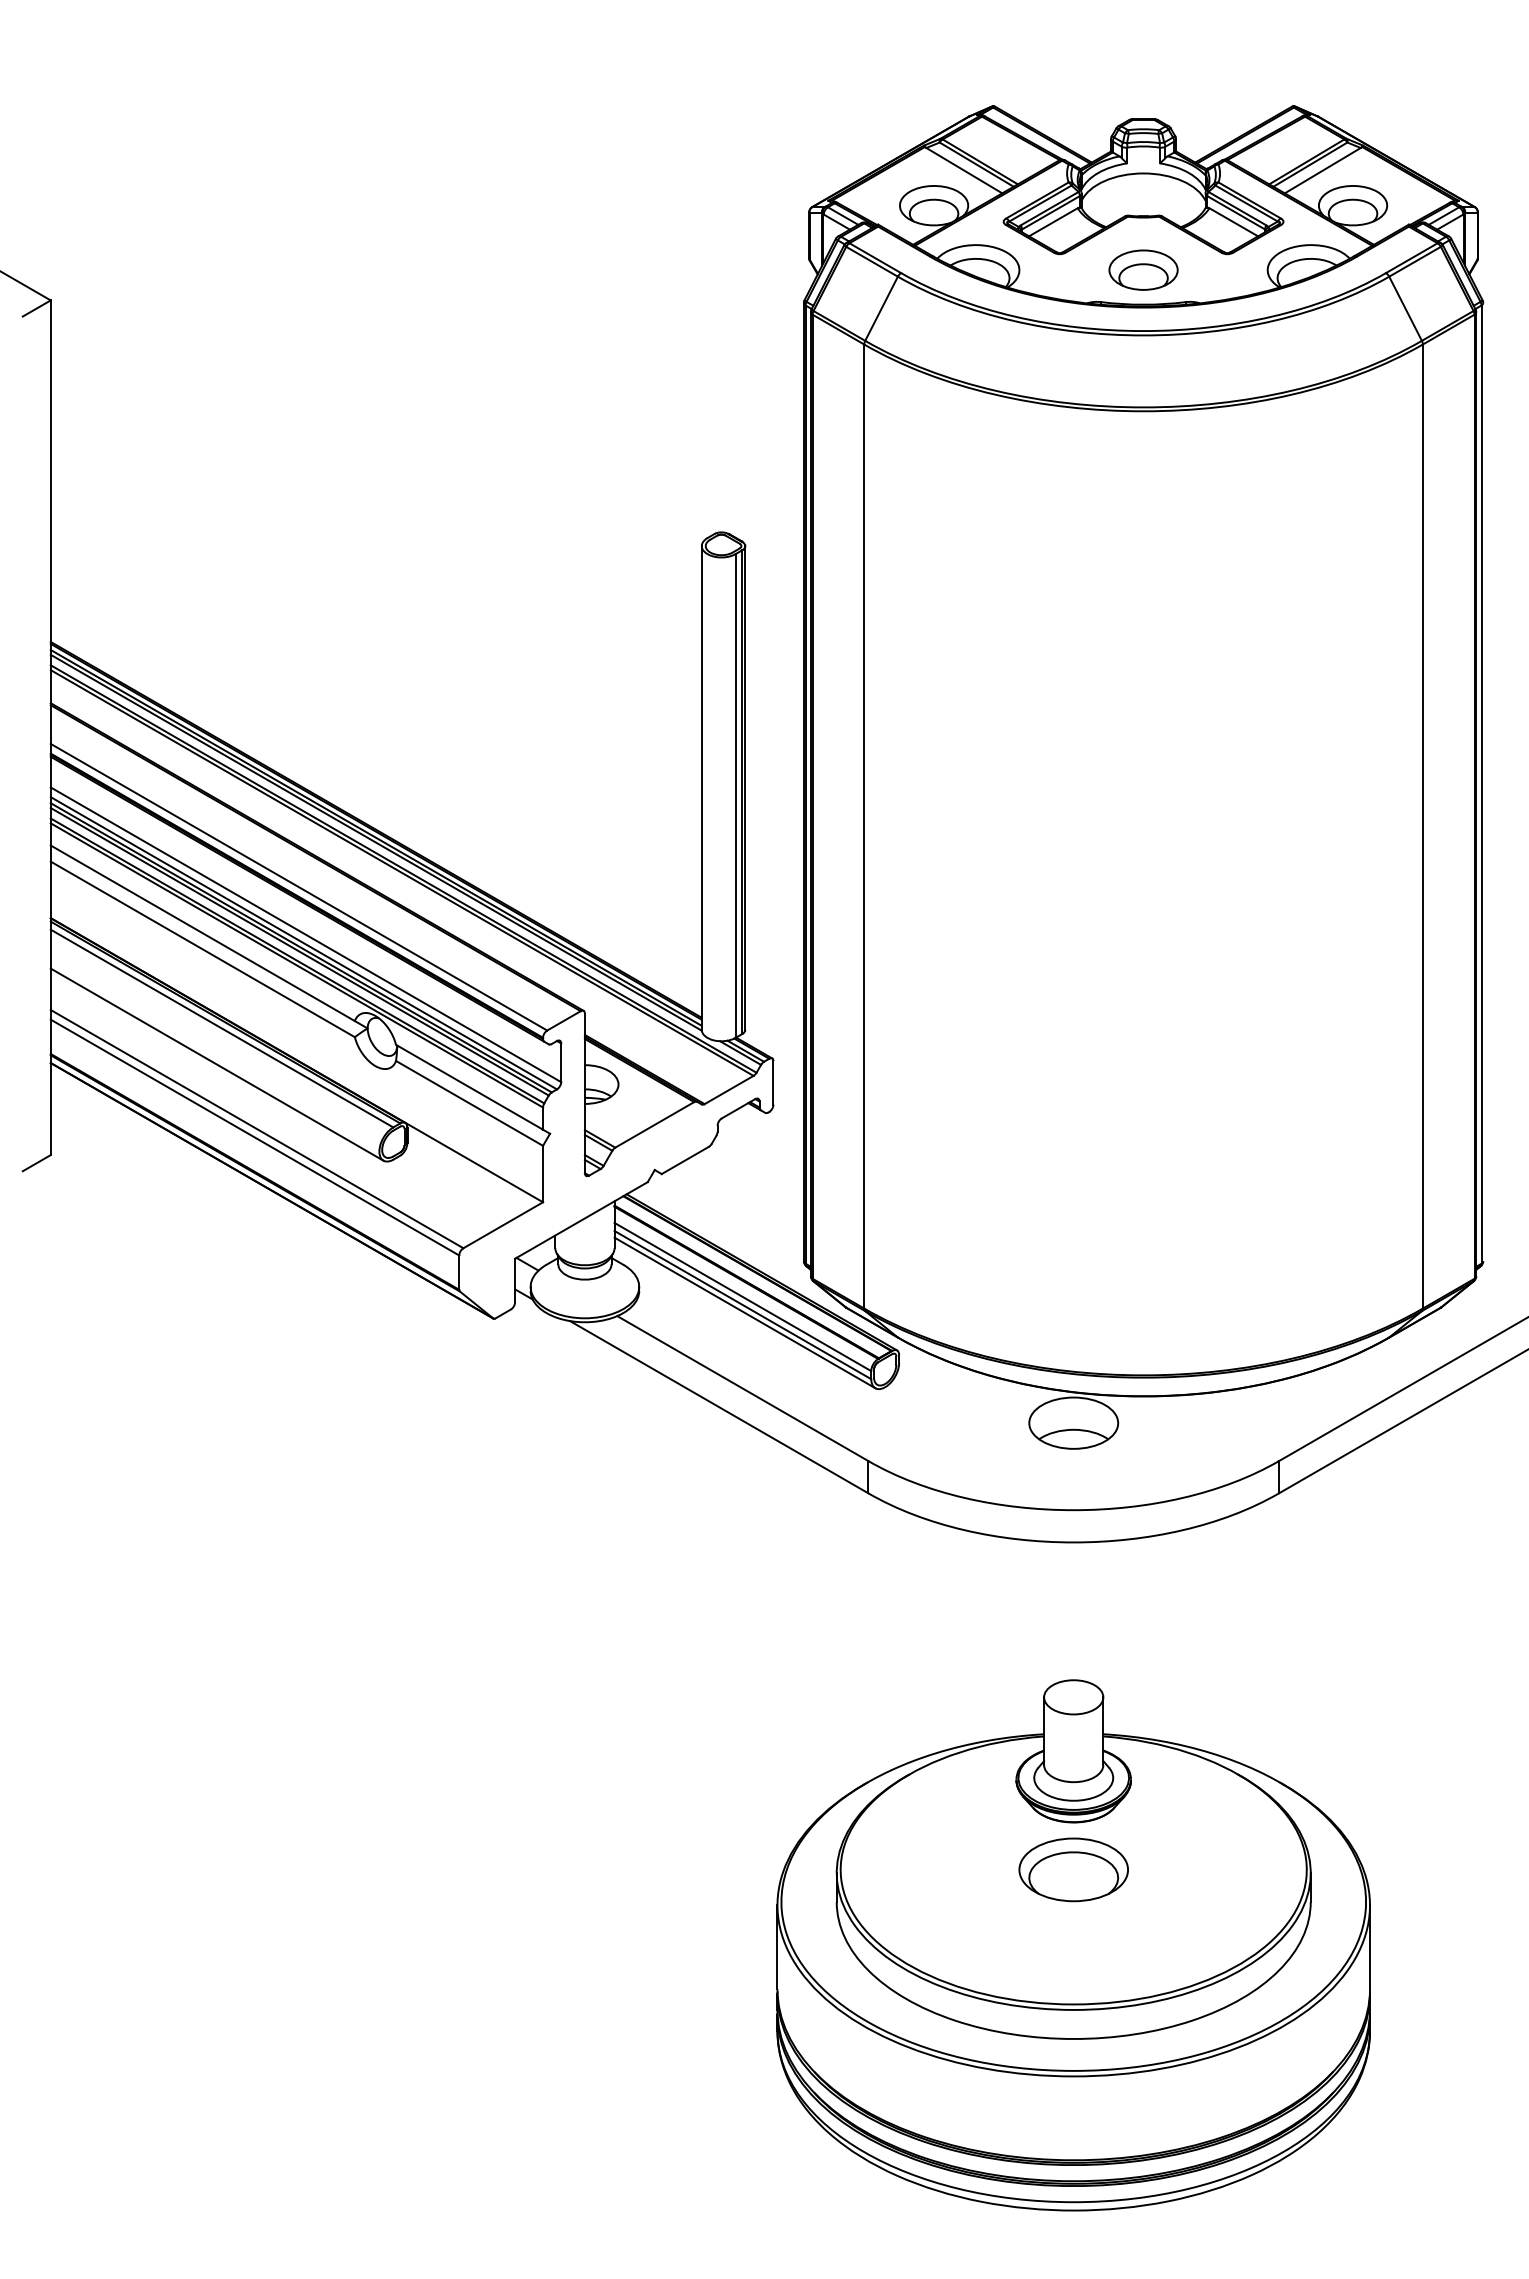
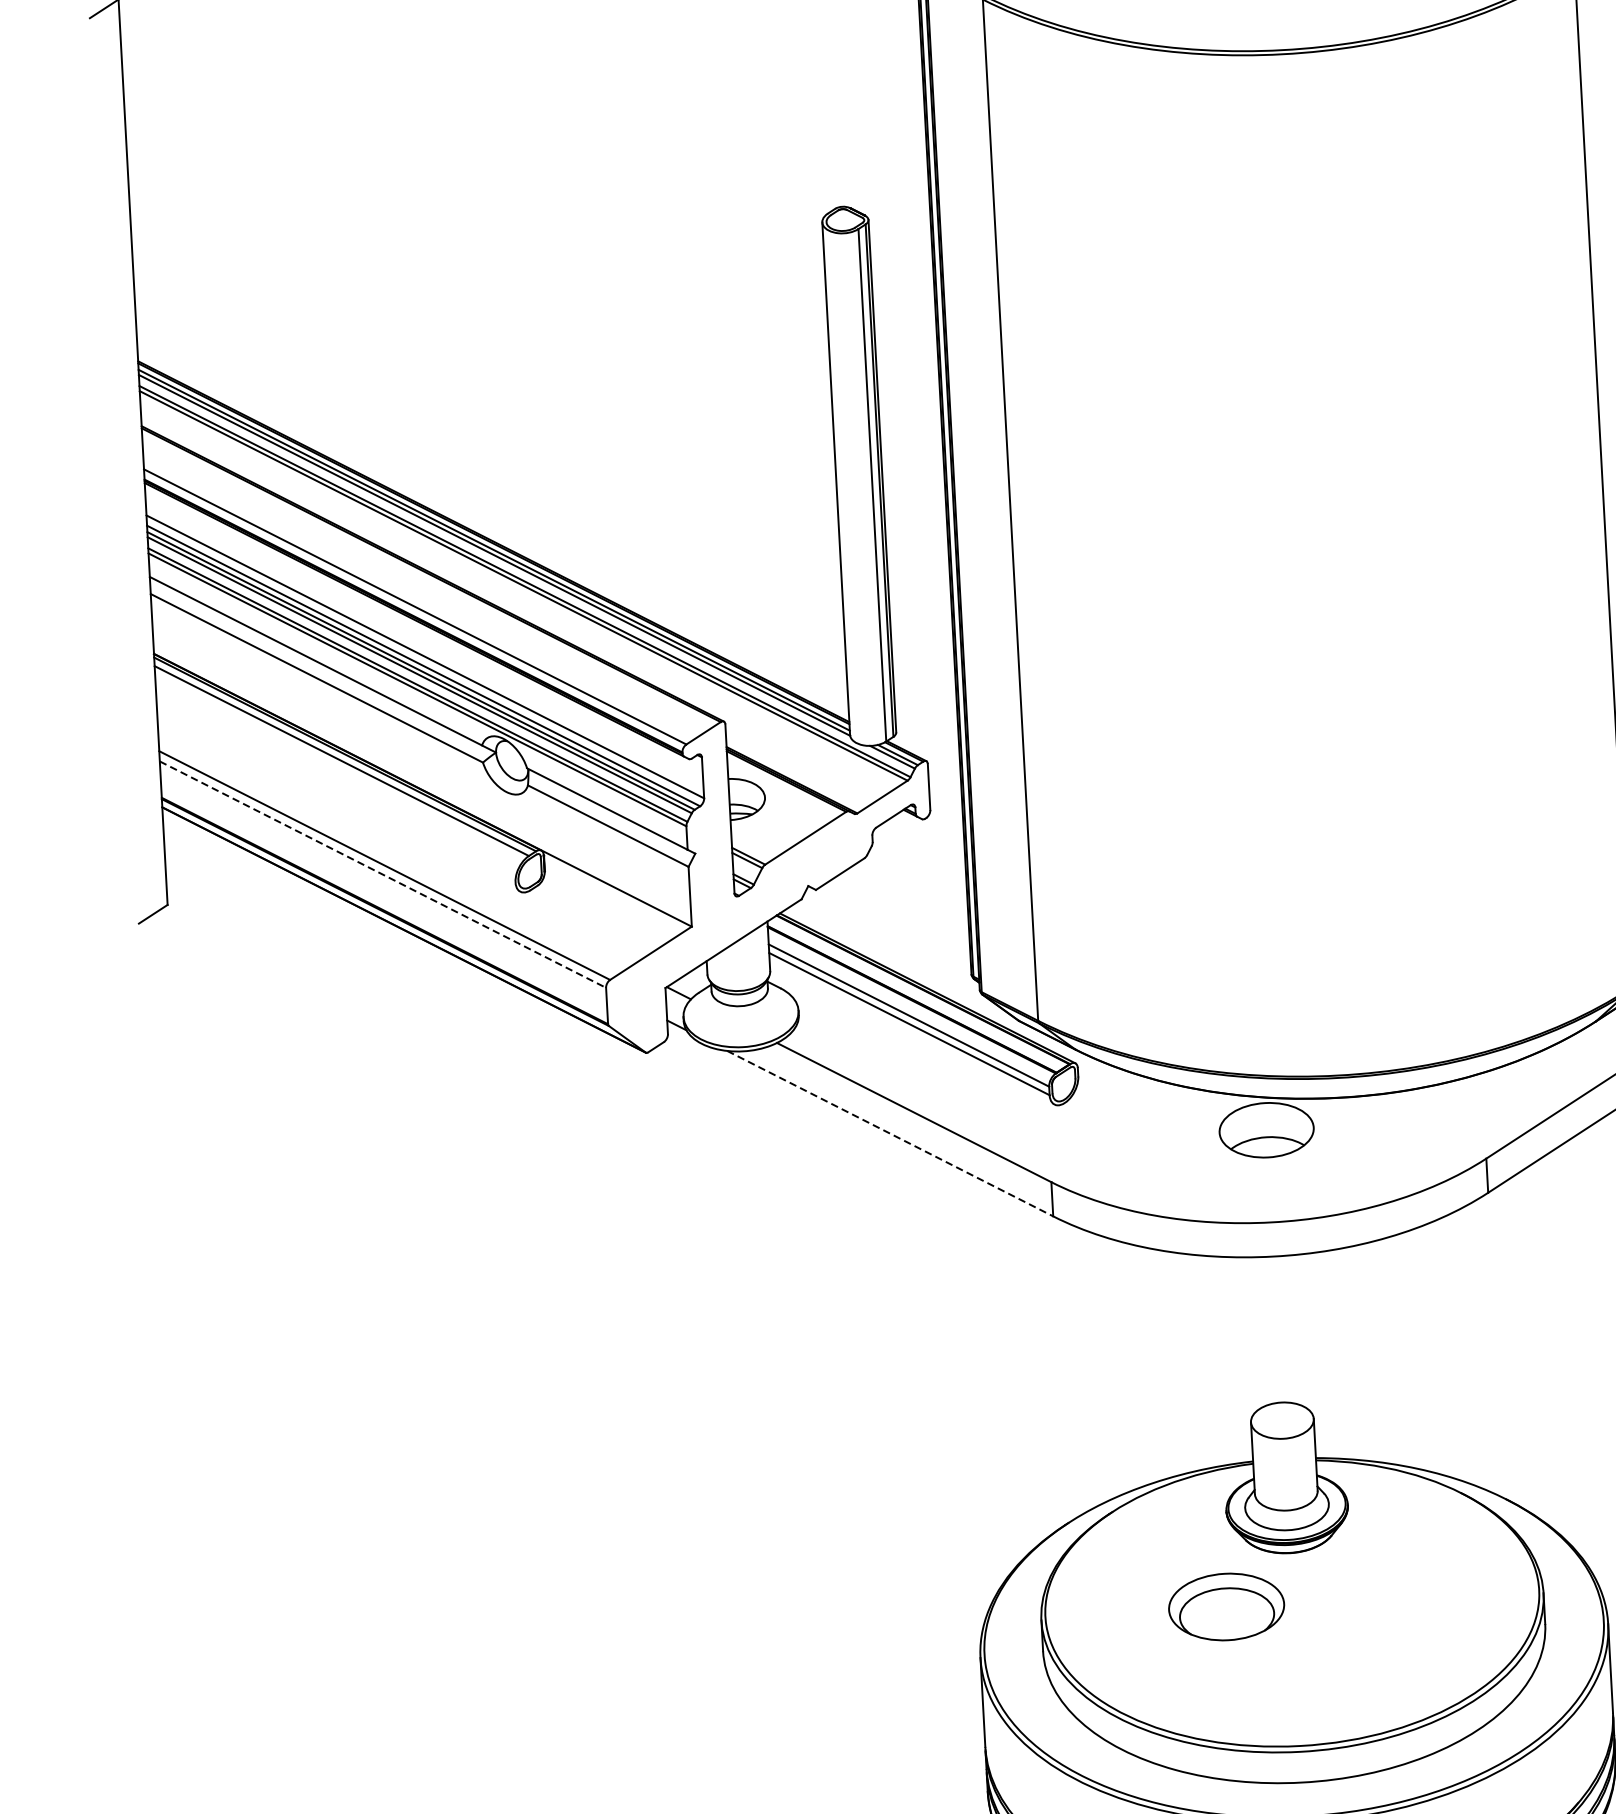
line: (216, 1064) -> (337, 799), removed
line: (255, 1137) -> (383, 874), solid -> dashed
line: (744, 1312) -> (911, 1031), removed
line: (719, 1407) -> (890, 1133), solid -> dashed
part: (1073, 1869) -> (1226, 1606), moved

